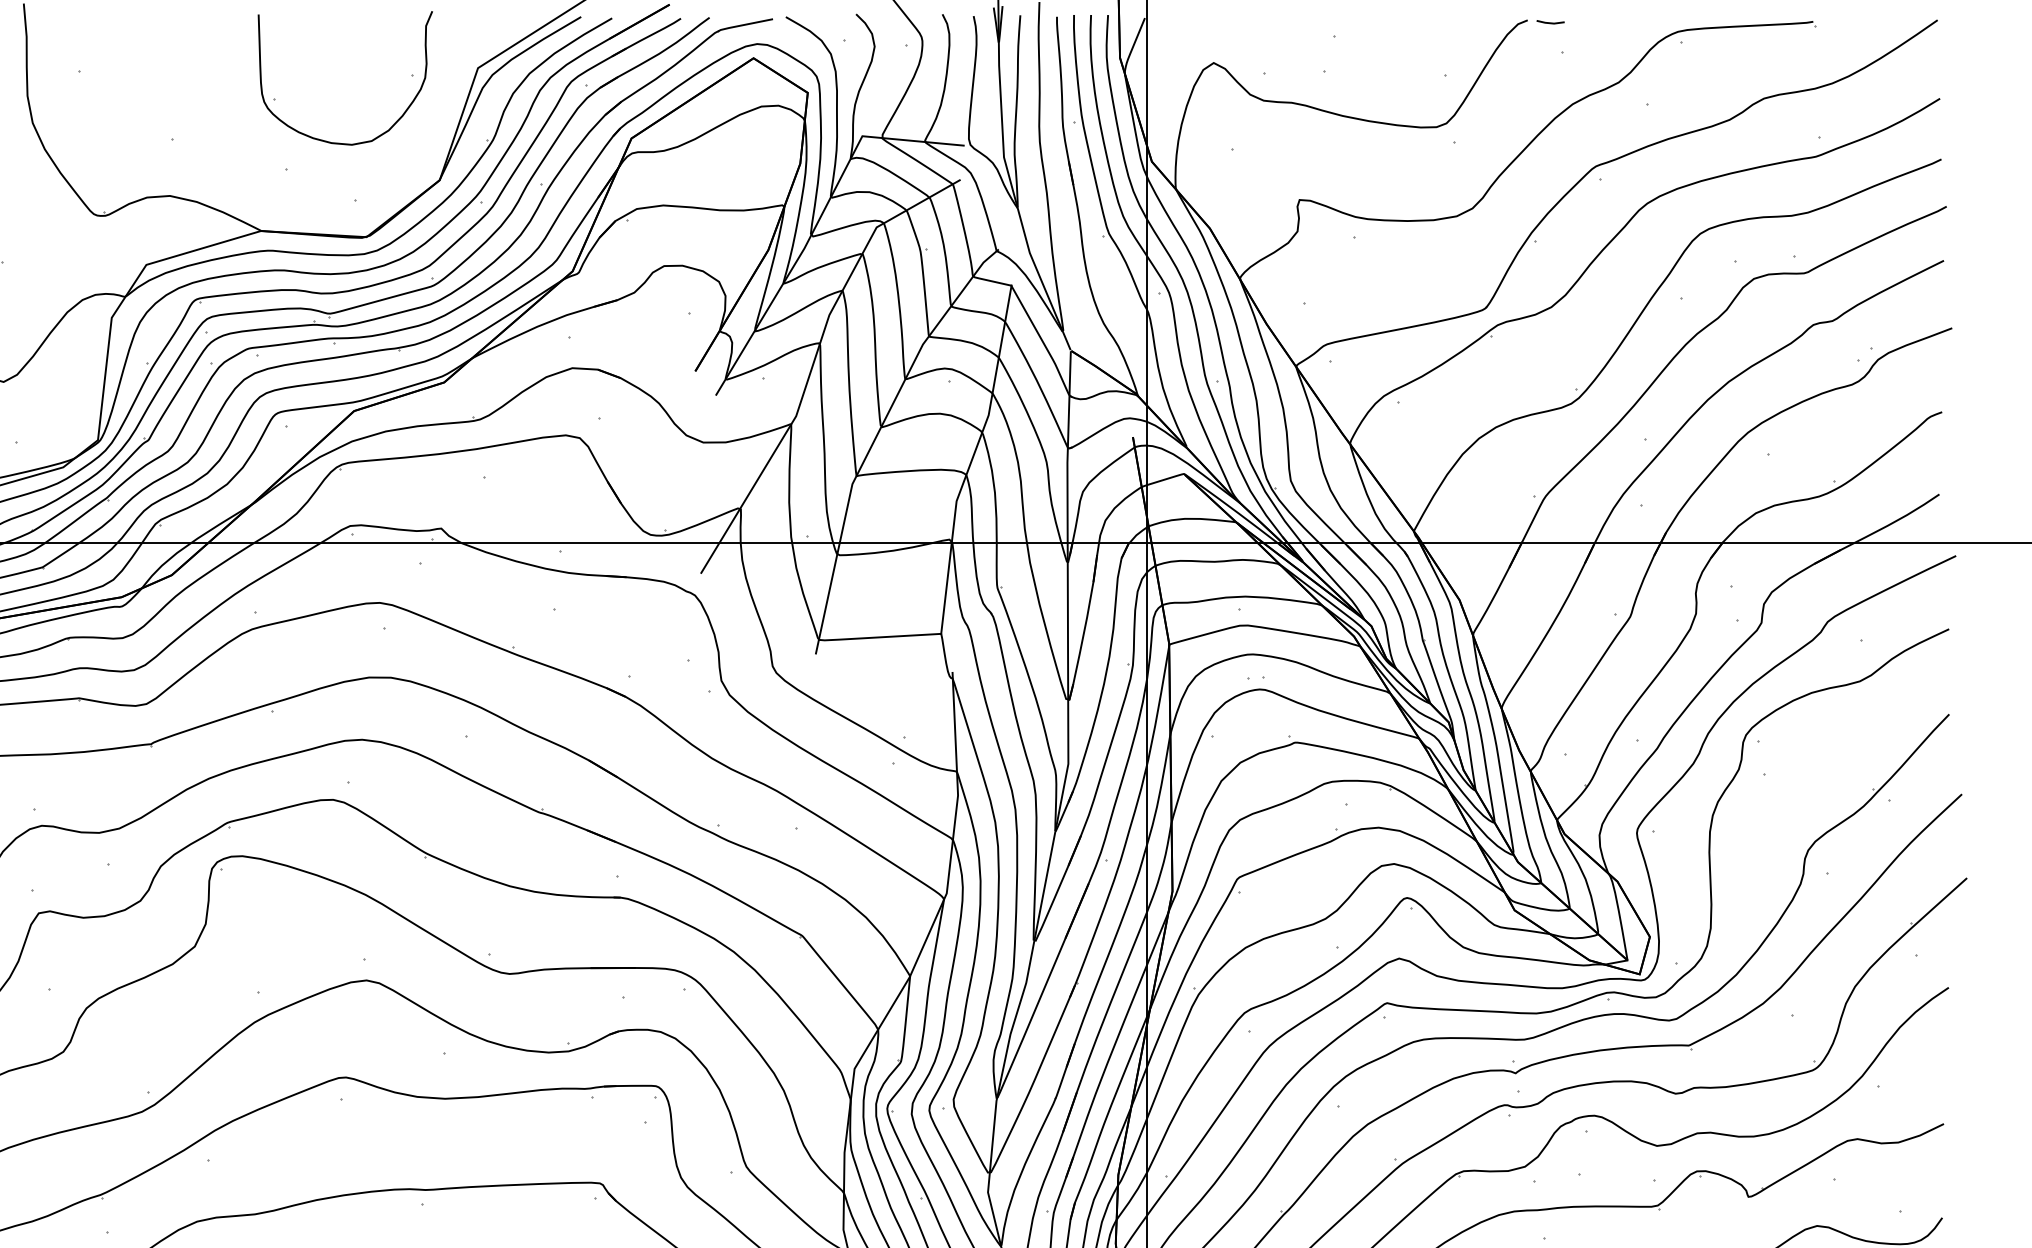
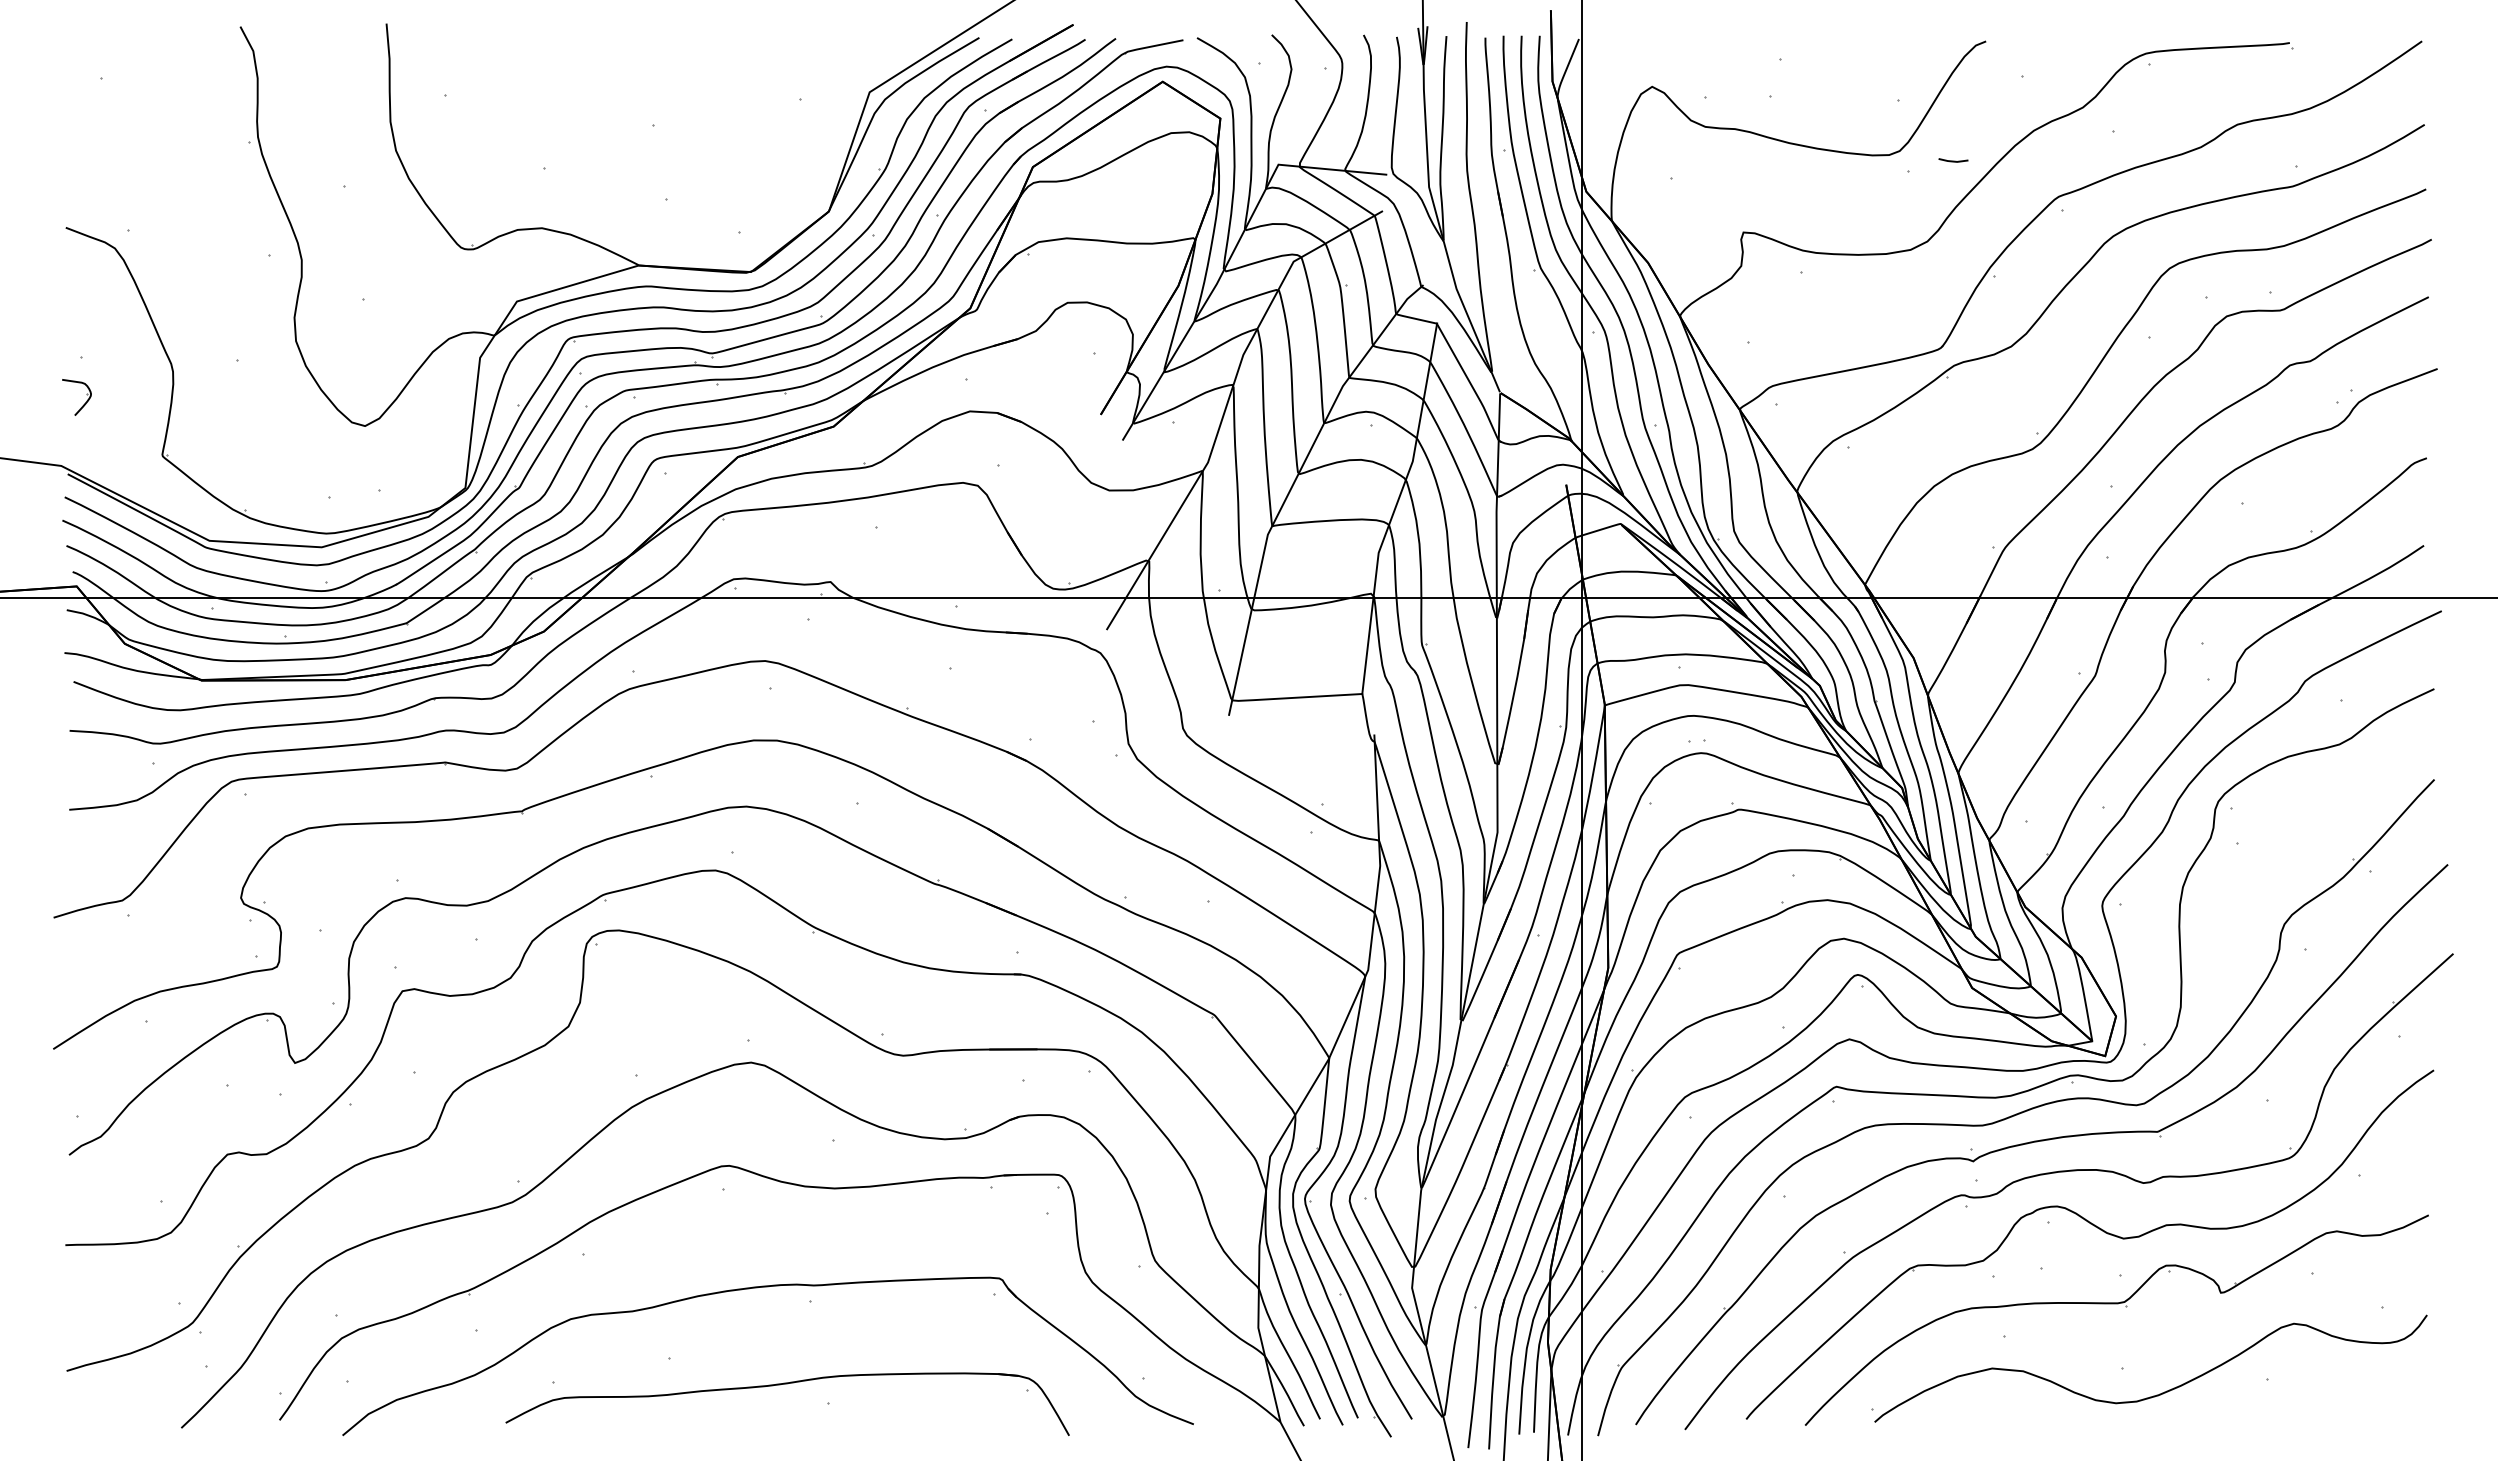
line: (1550, 22) -> (1953, 160), moved
curve: (340, 142) -> (723, 171), removed

